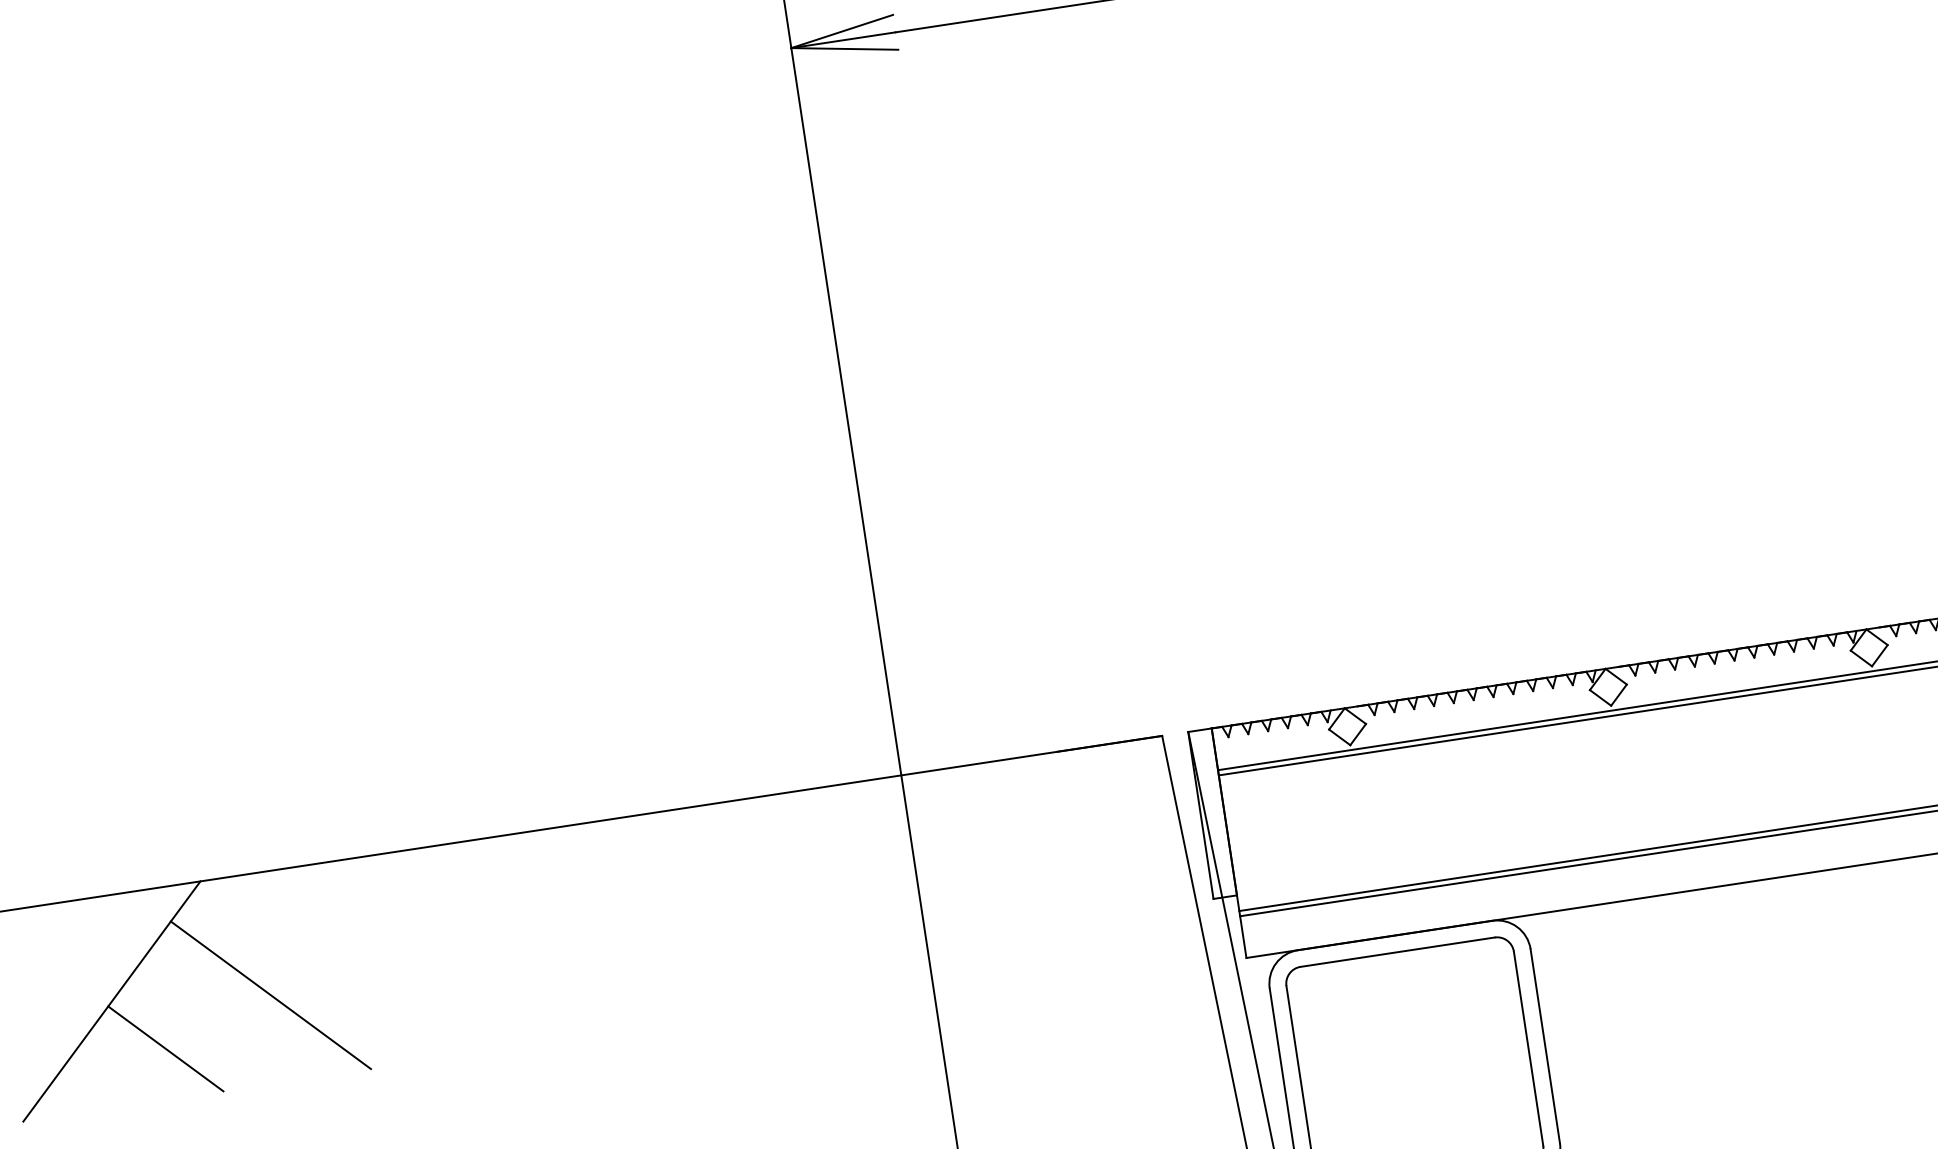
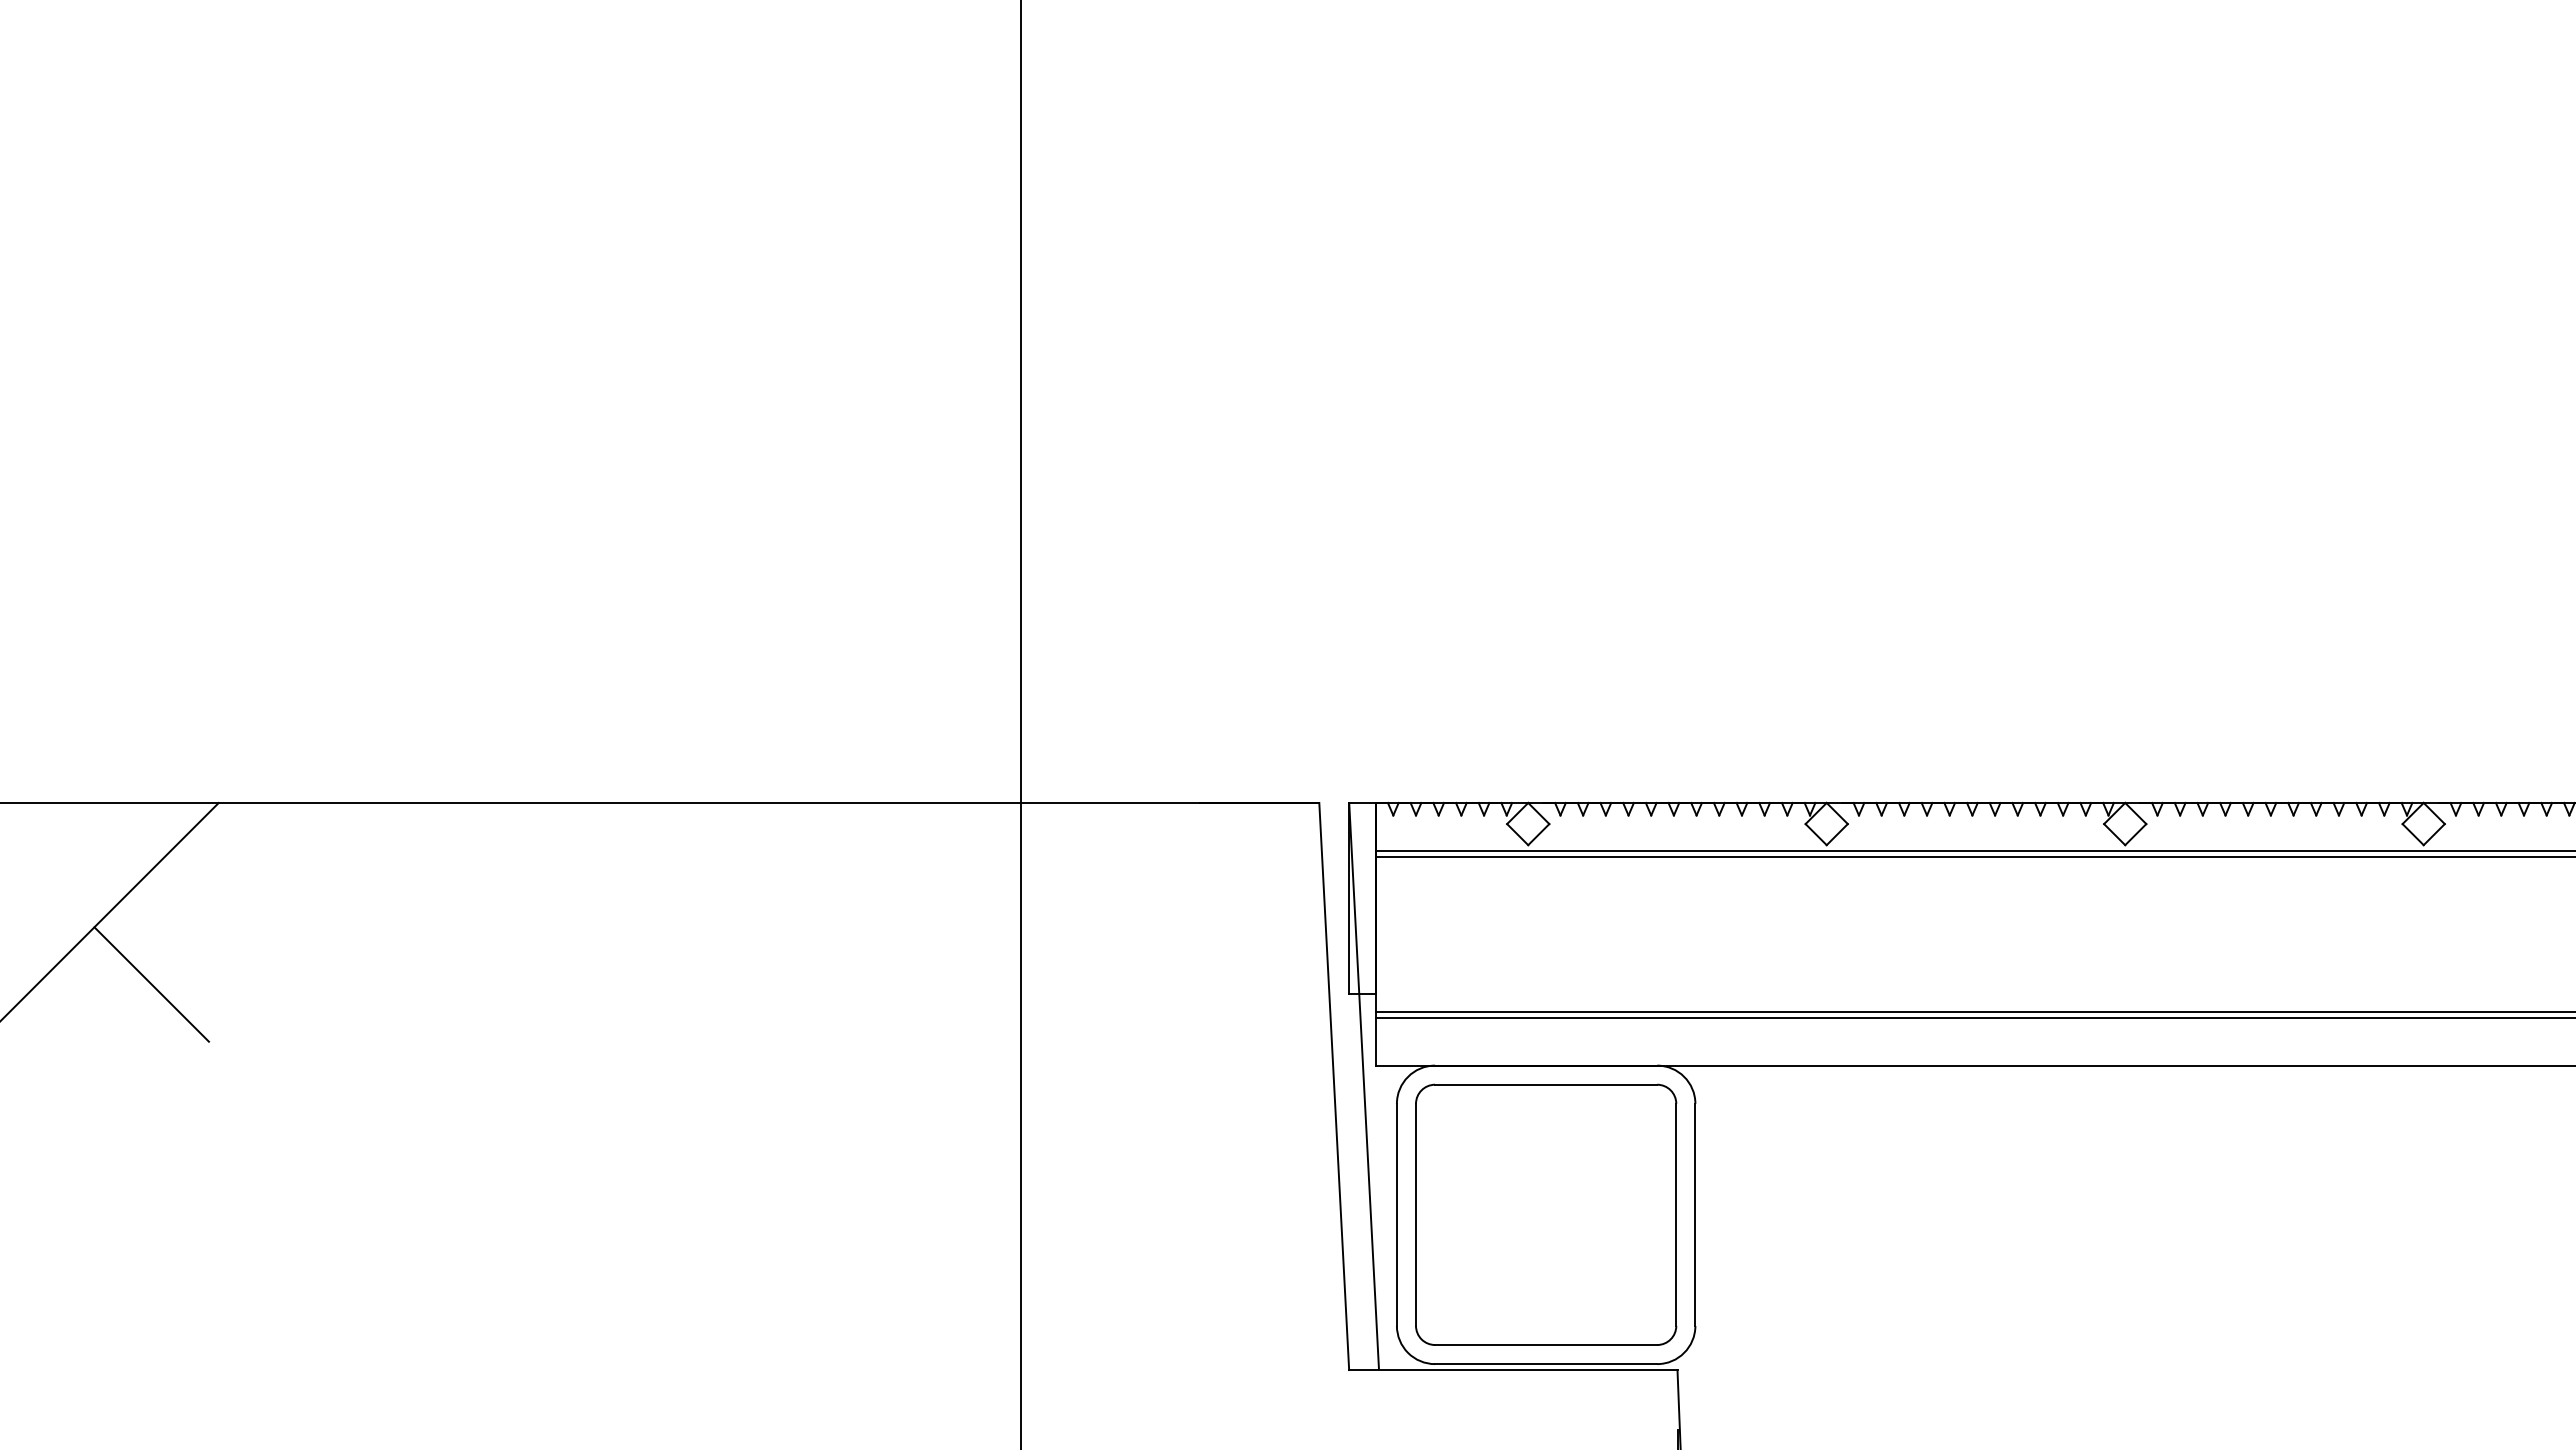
line: (270, 994) -> (277, 941), removed

